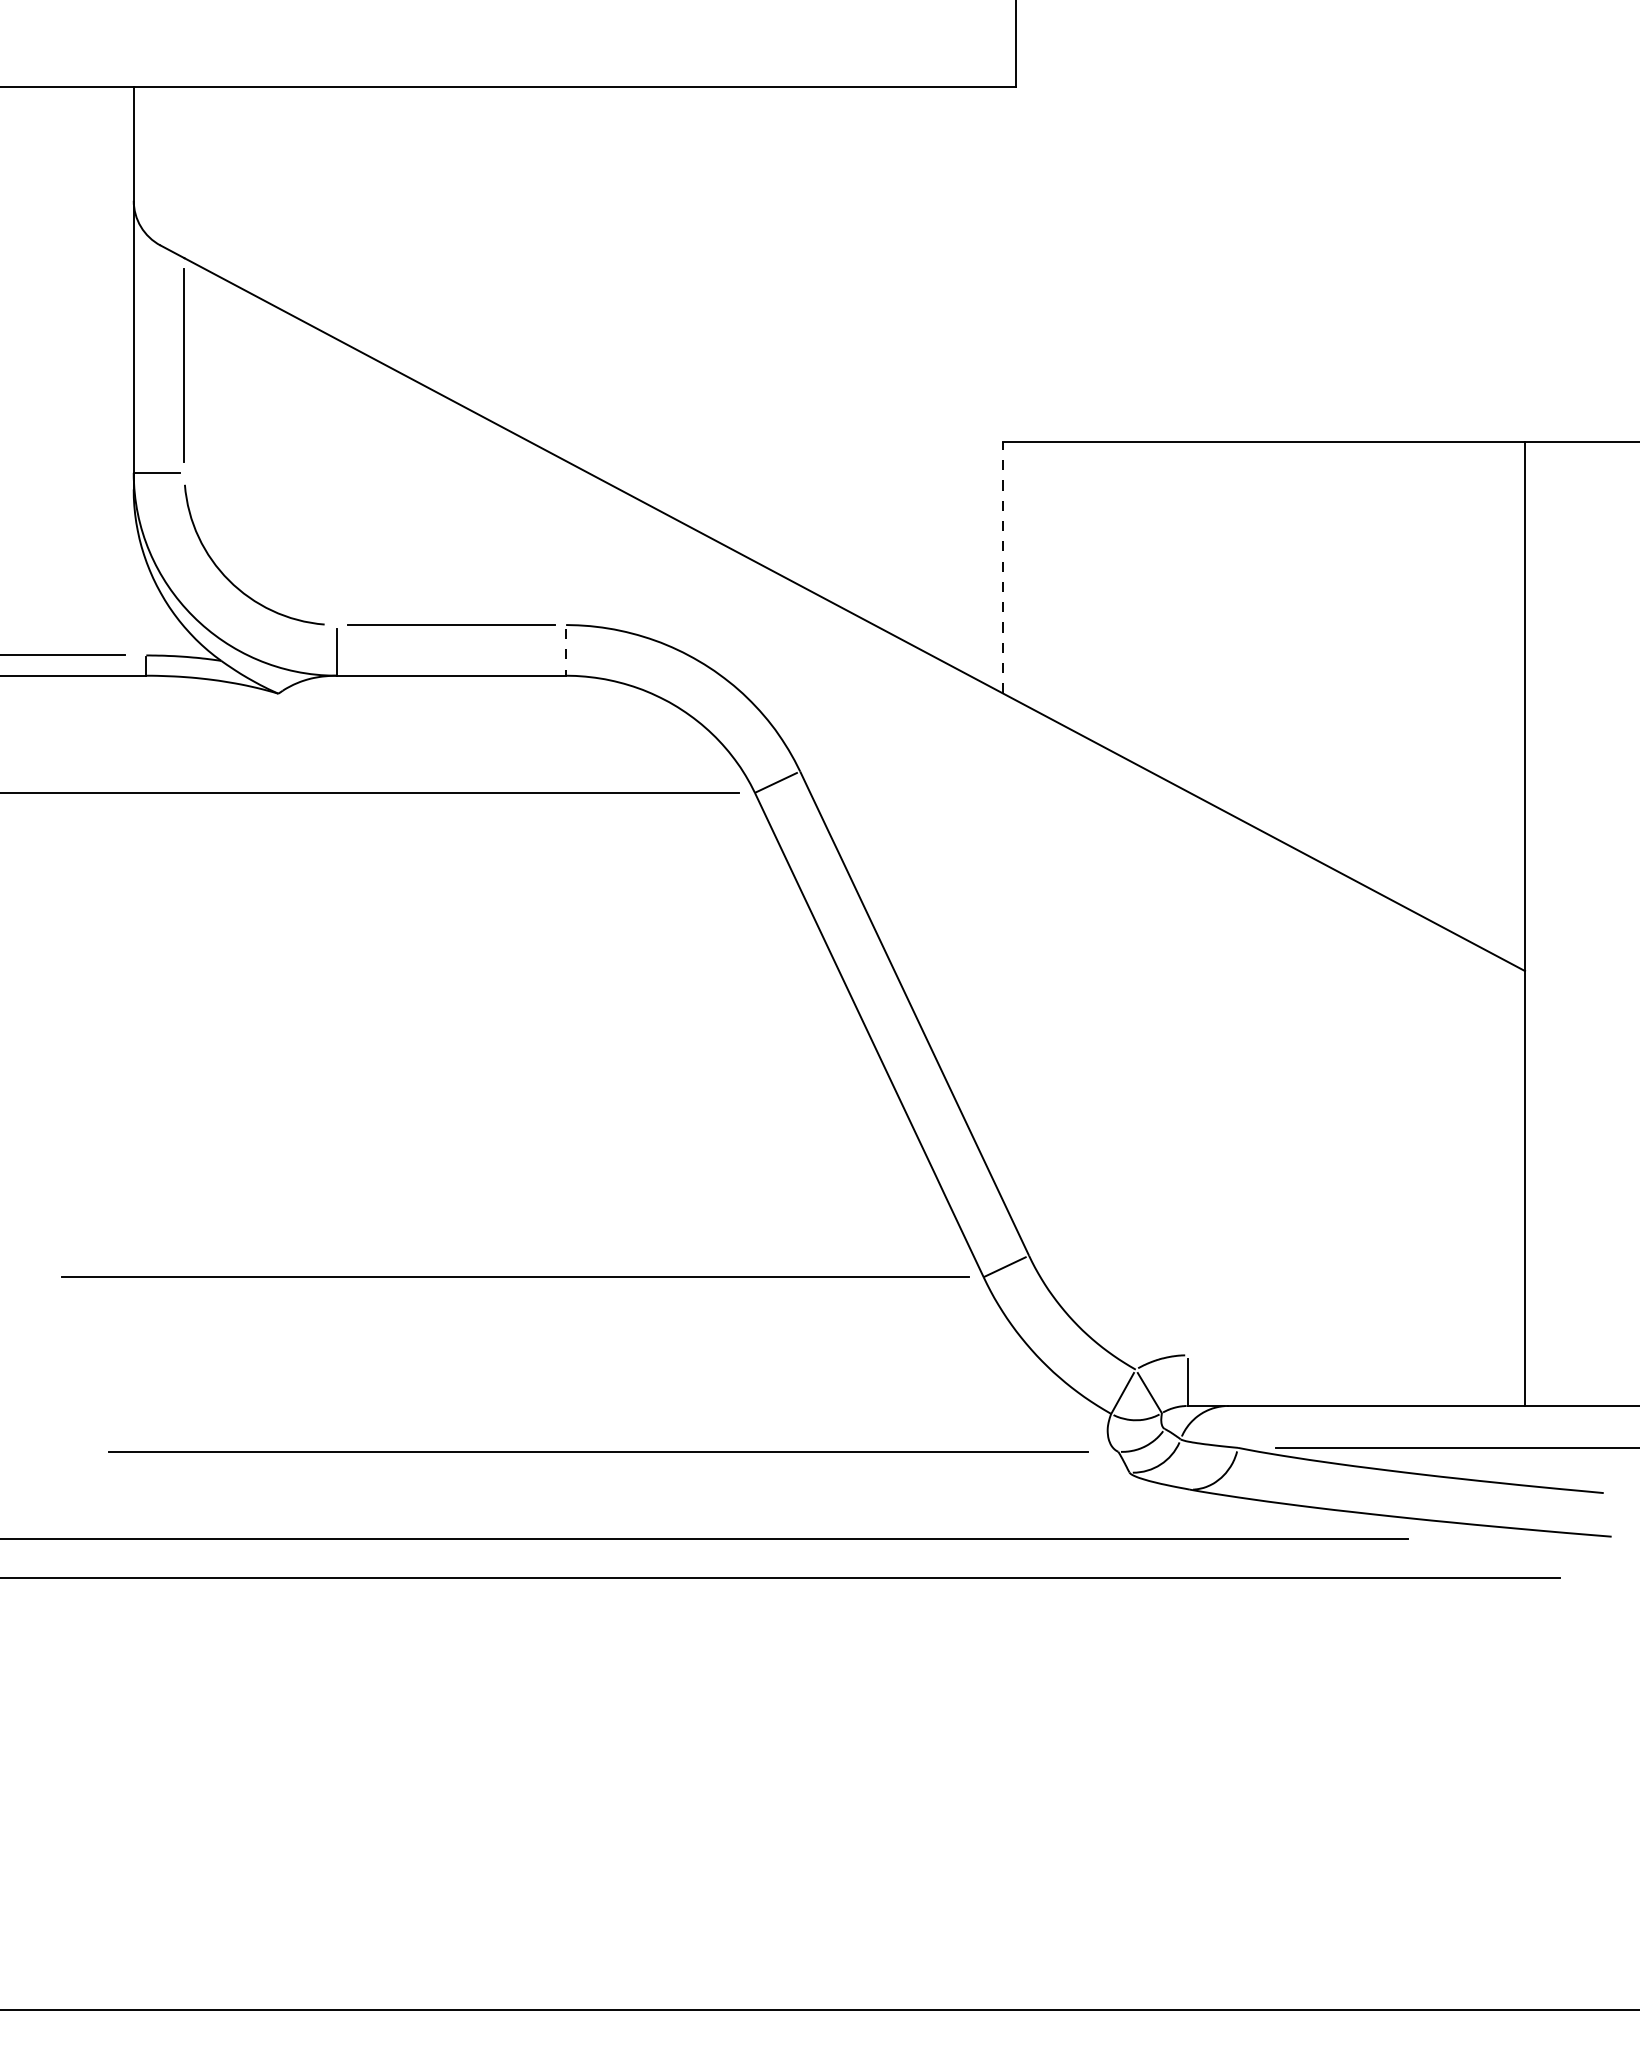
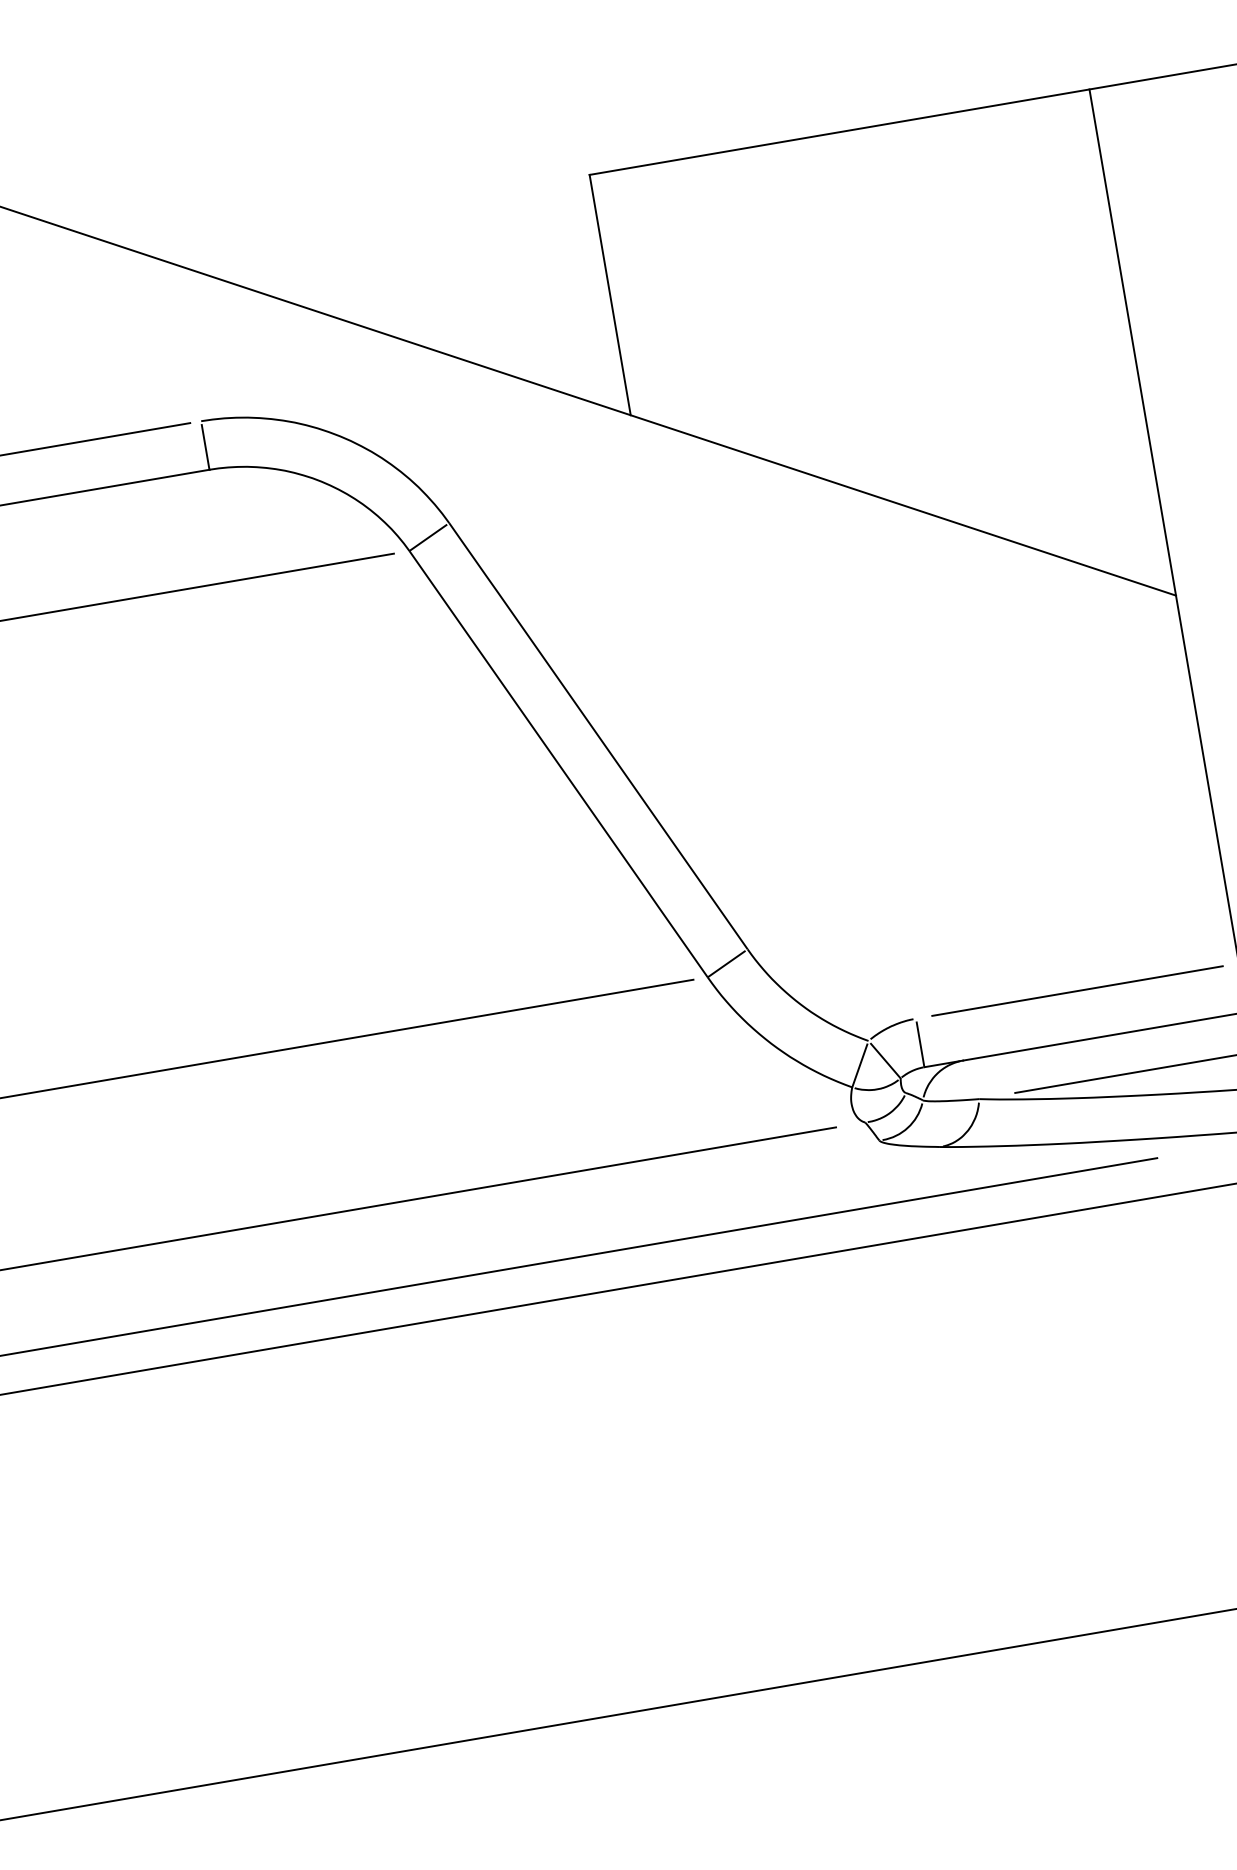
line: (1003, 567) -> (610, 294), dashed -> solid
line: (566, 652) -> (206, 447), dashed -> solid
line: (1356, 1354) -> (1077, 990), added

